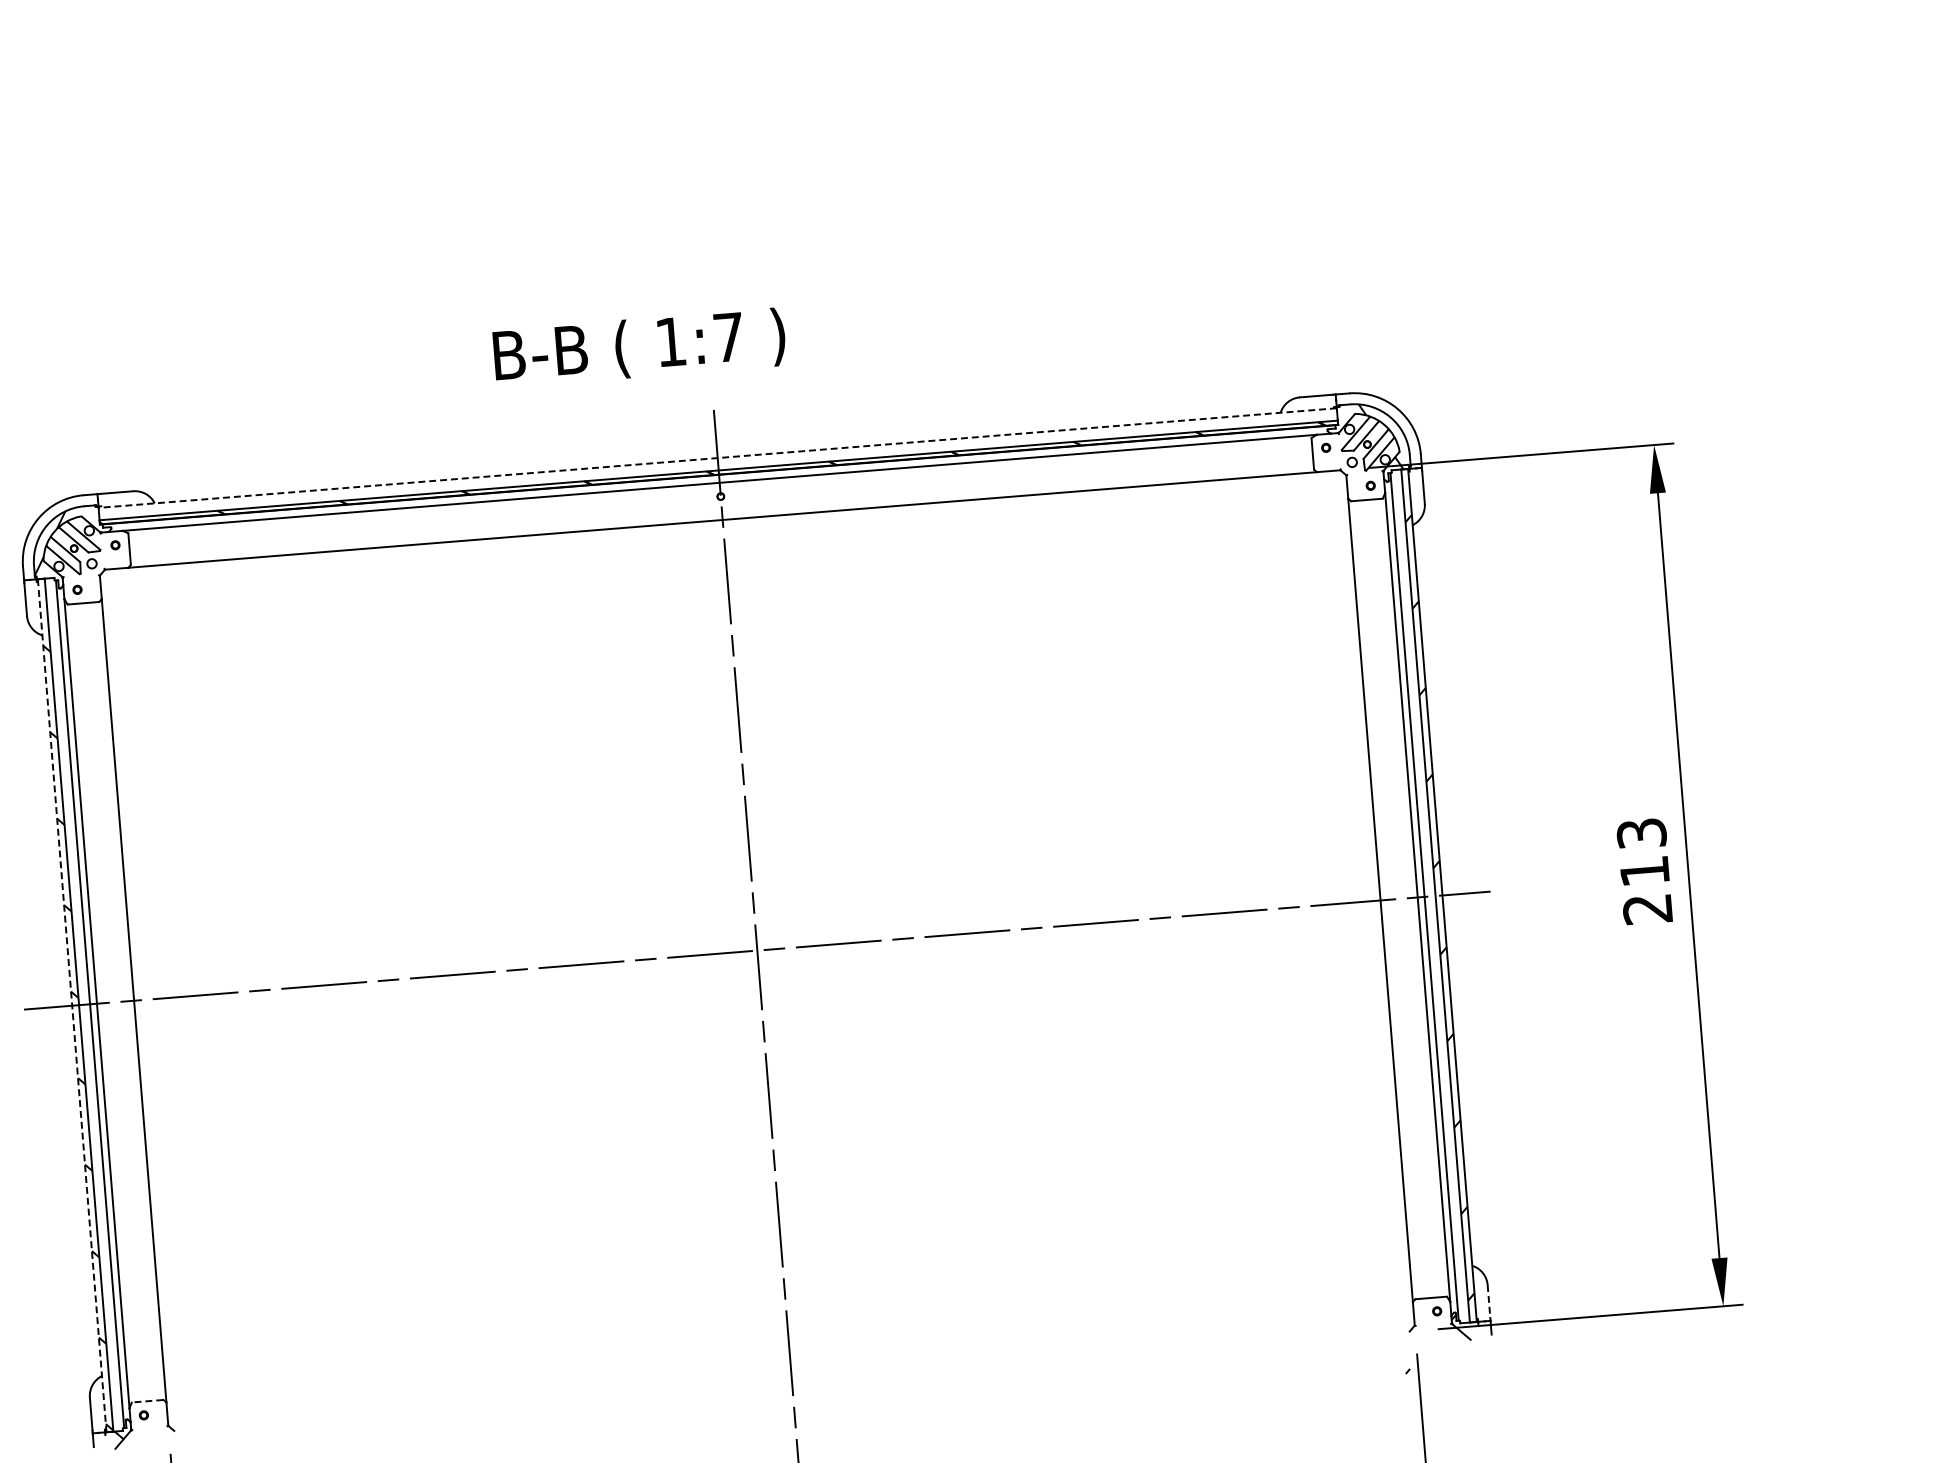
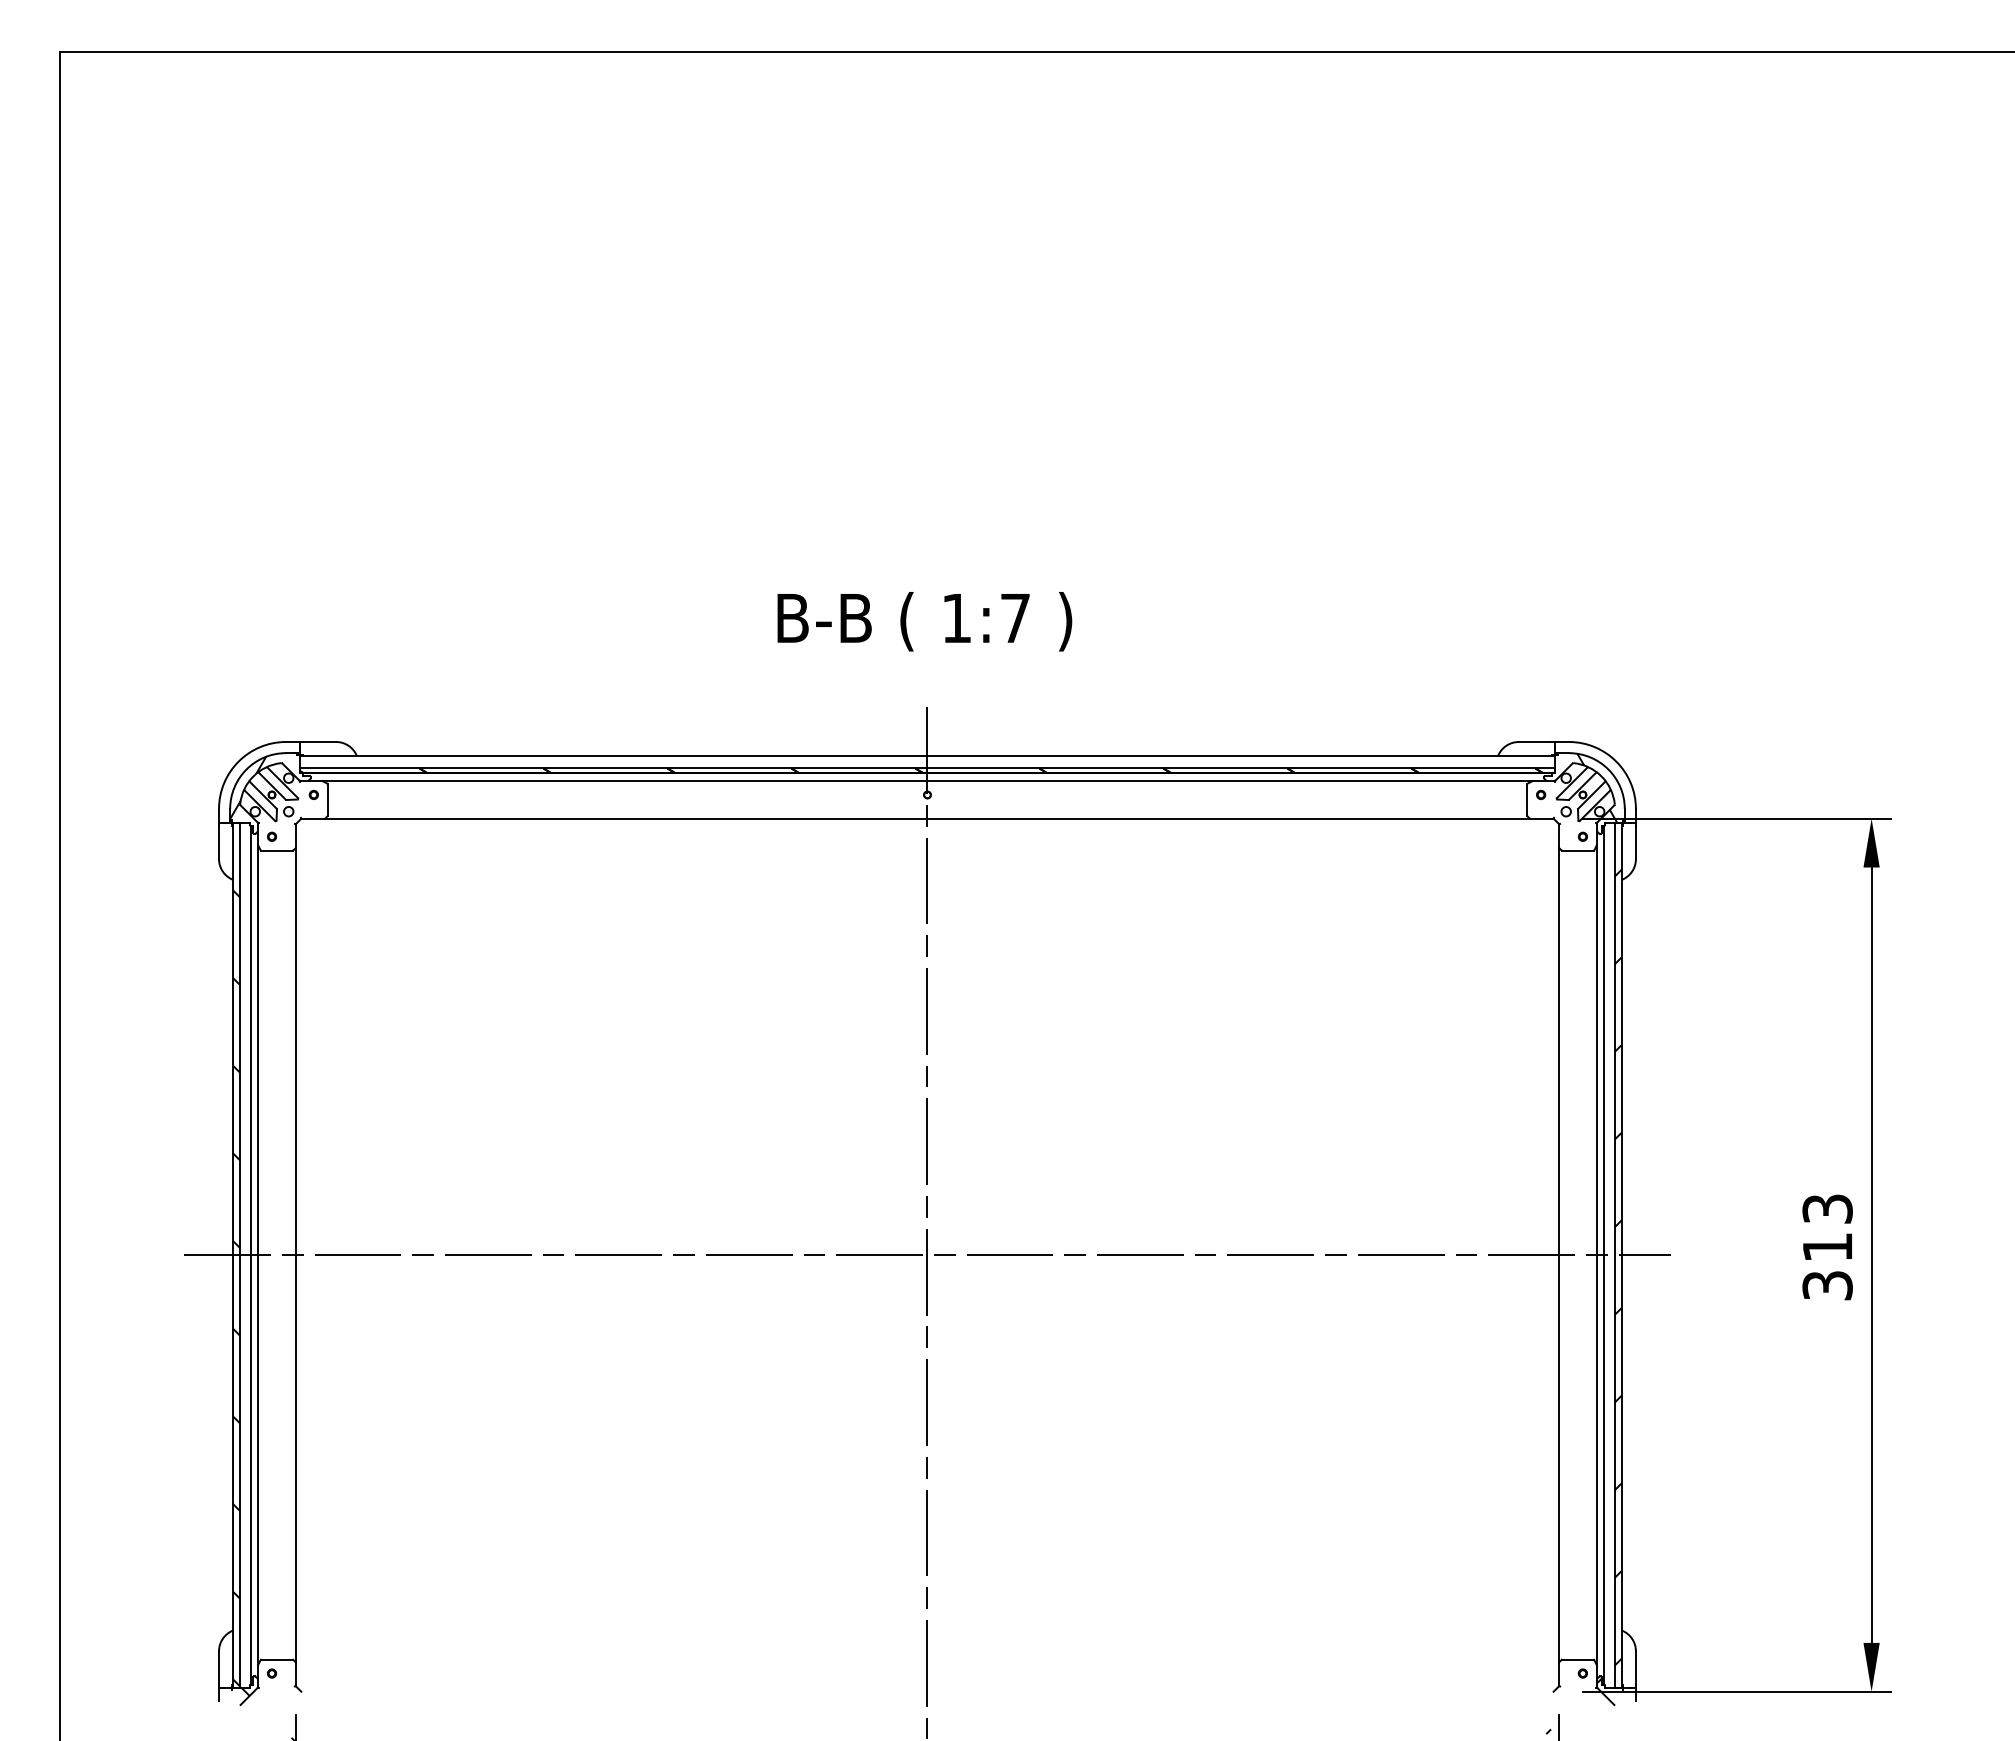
text: (639, 347) -> (924, 621), moved
line: (717, 457) -> (927, 755), dashed -> solid
text: (1647, 909) -> (1827, 1285), 213 -> 313
line: (71, 1006) -> (232, 1255), dashed -> solid
line: (1488, 1302) -> (1635, 1668), dashed -> solid
line: (148, 1401) -> (277, 1659), dashed -> solid

